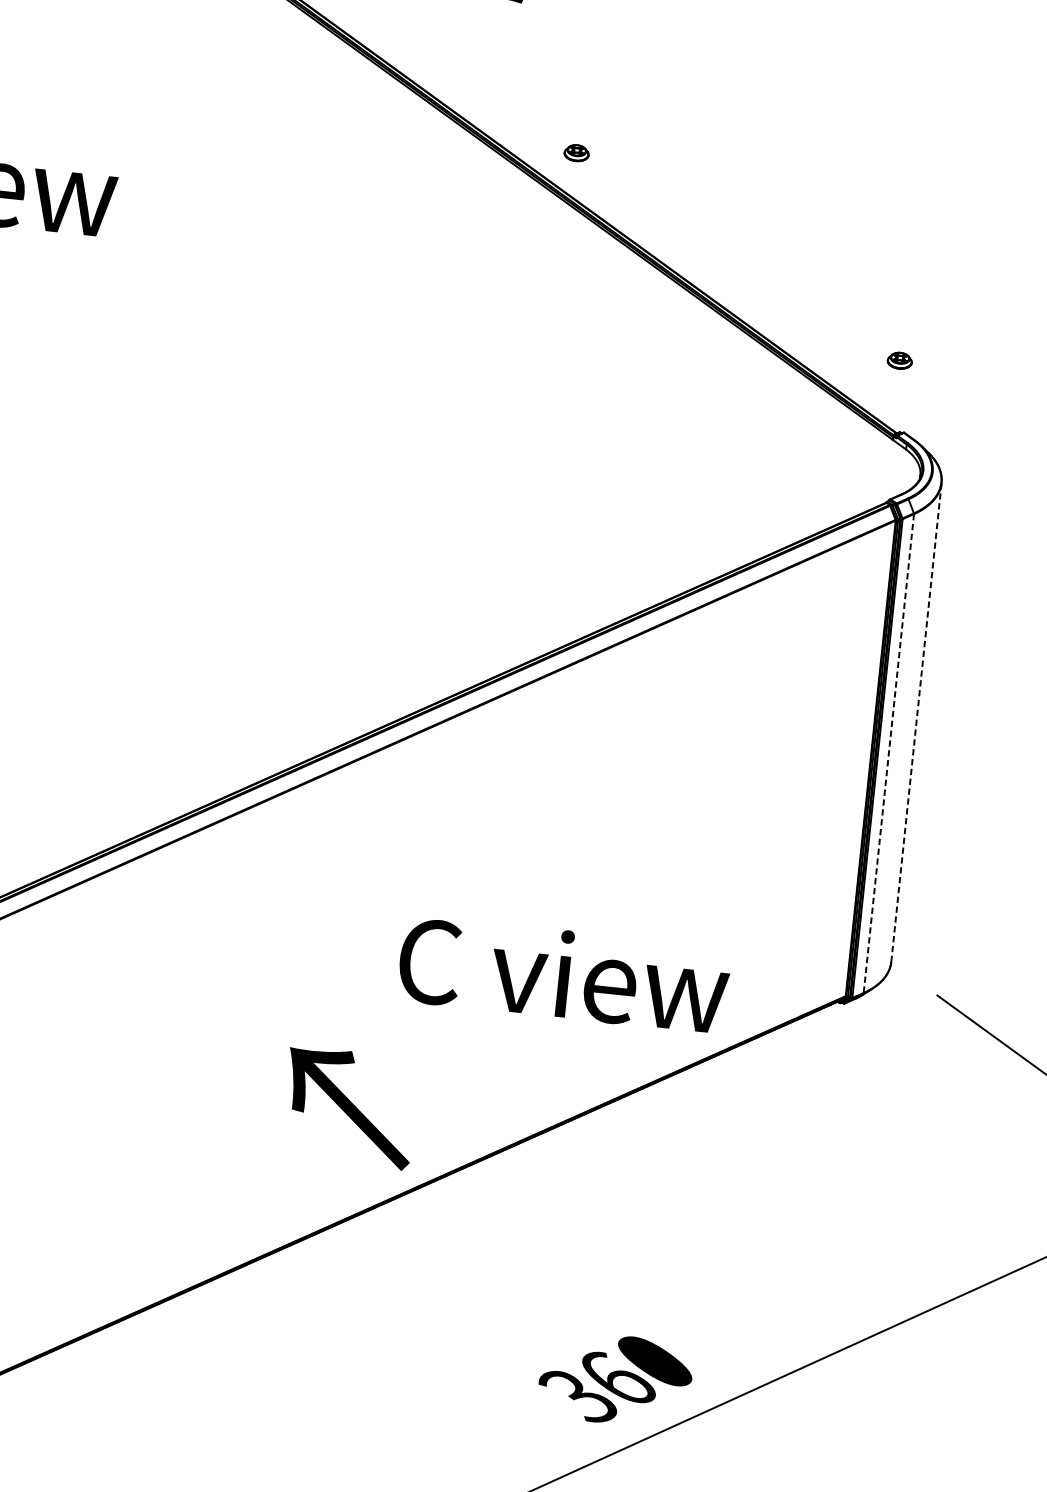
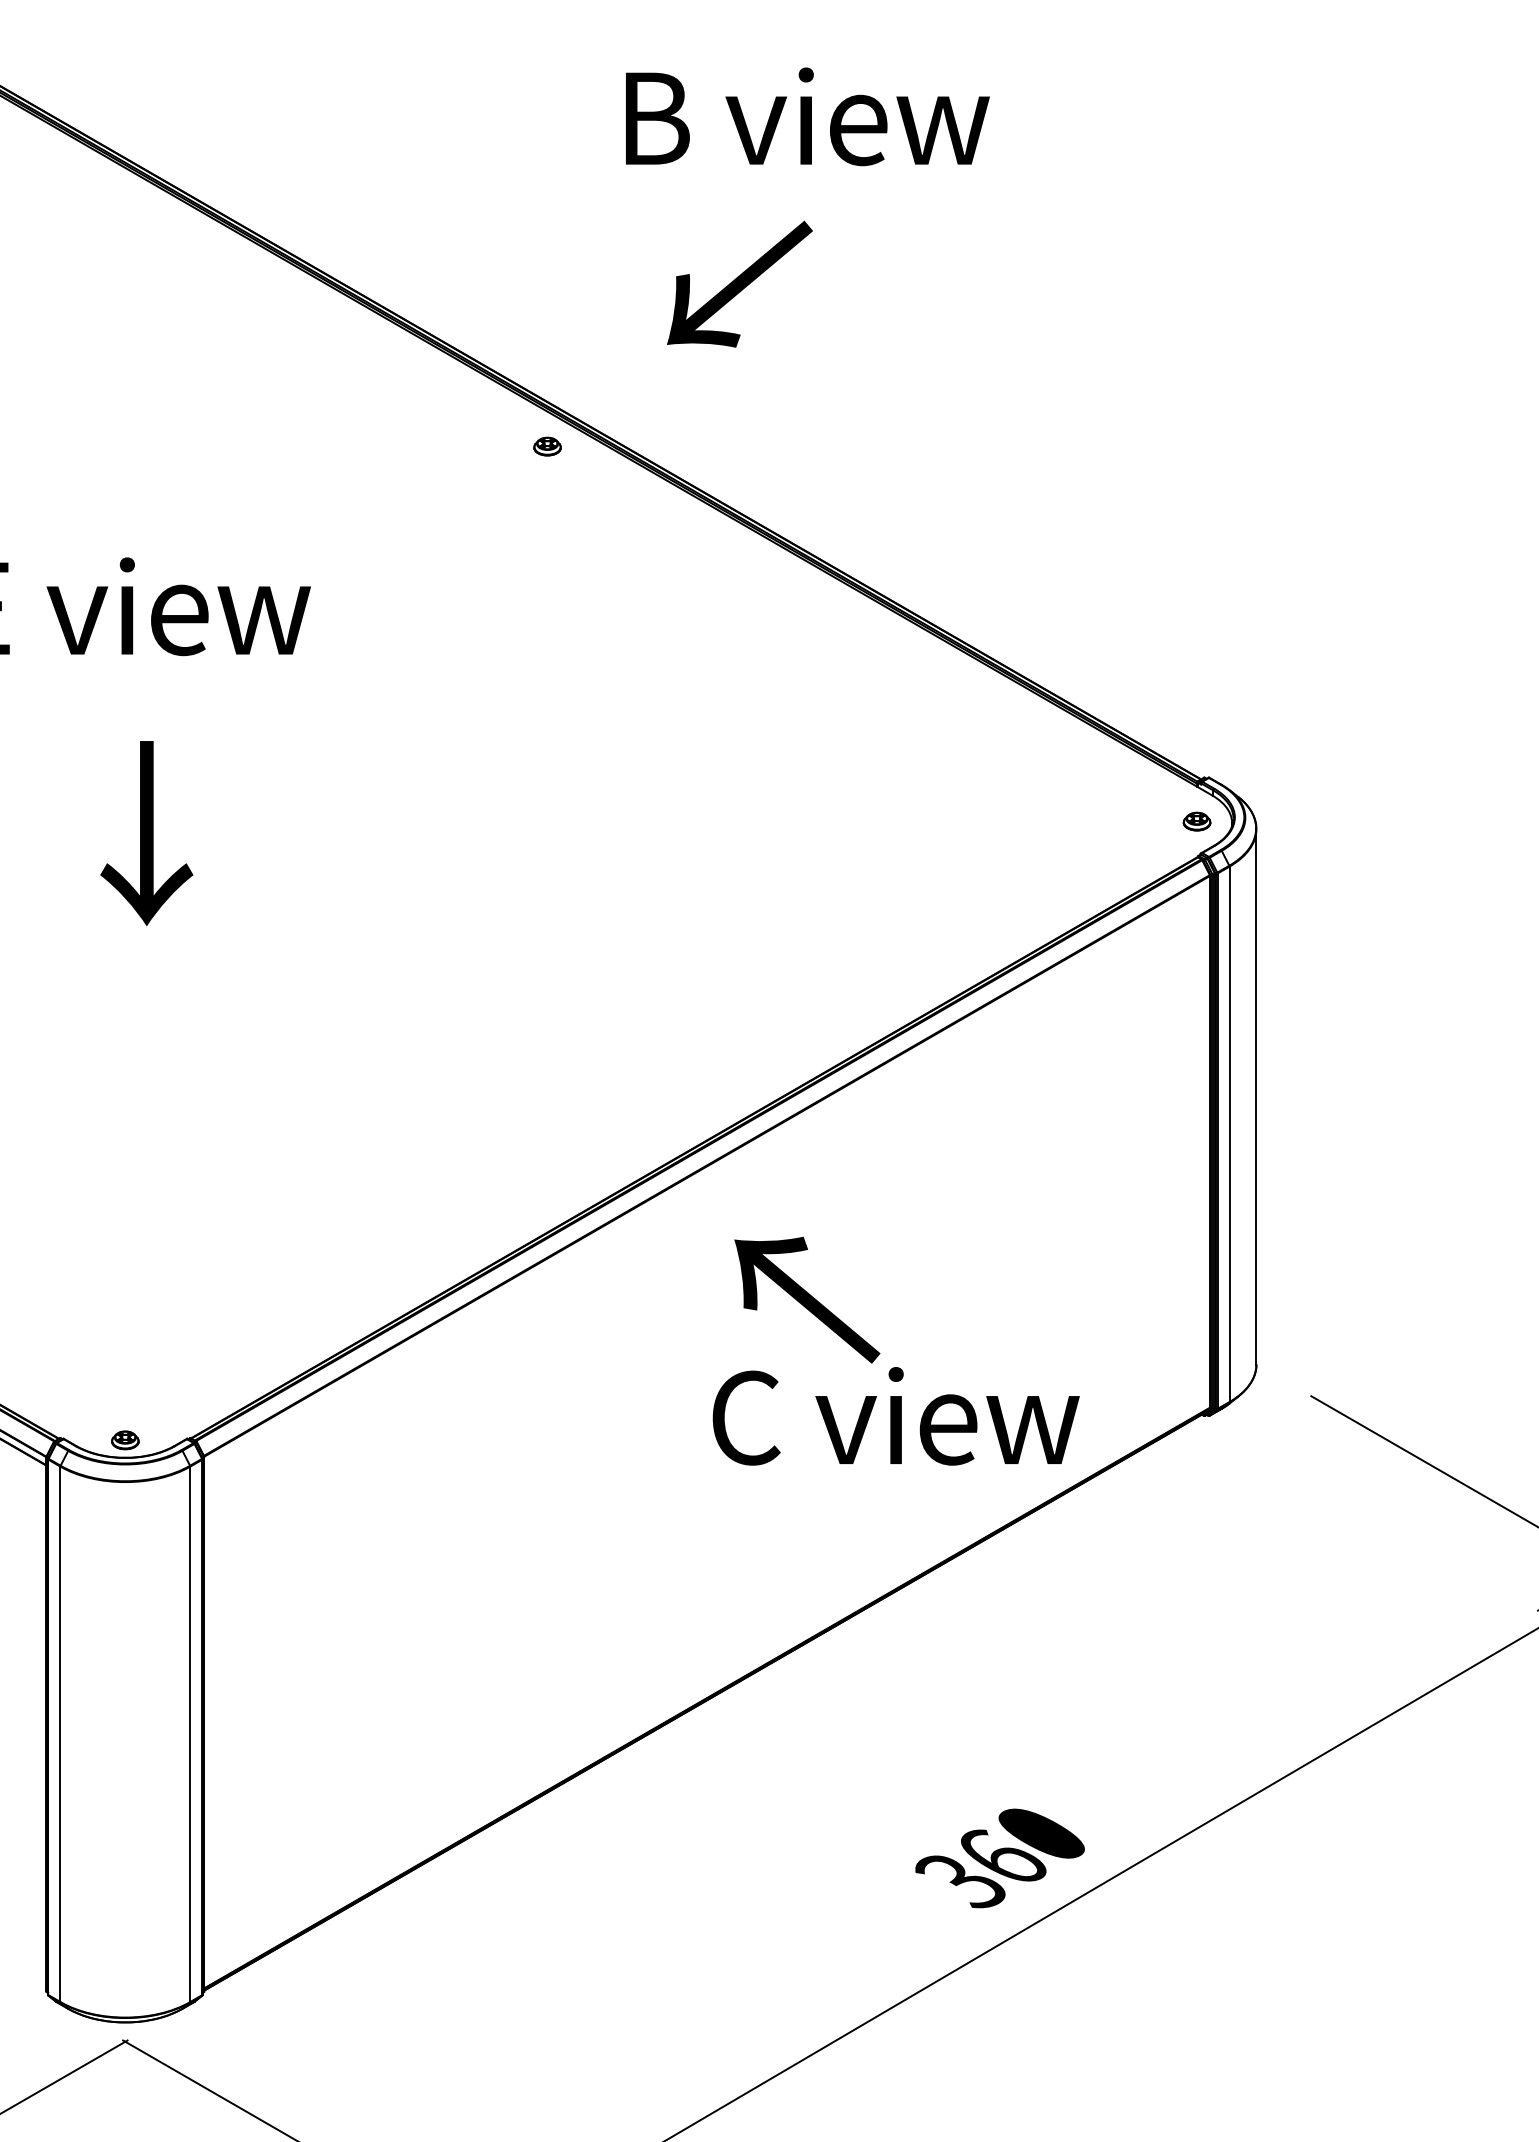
part: (576, 153) -> (547, 446), moved
part: (899, 360) -> (1196, 821), moved
line: (916, 722) -> (1256, 1096), dashed -> solid
line: (888, 753) -> (1229, 1134), dashed -> solid
text: (349, 1107) -> (807, 1299), moved

